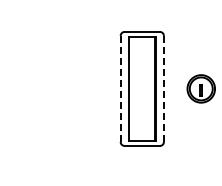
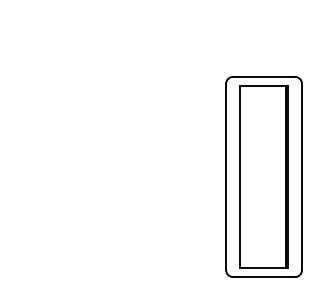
line: (120, 88) -> (225, 176), dashed -> solid
line: (163, 89) -> (301, 177), dashed -> solid

